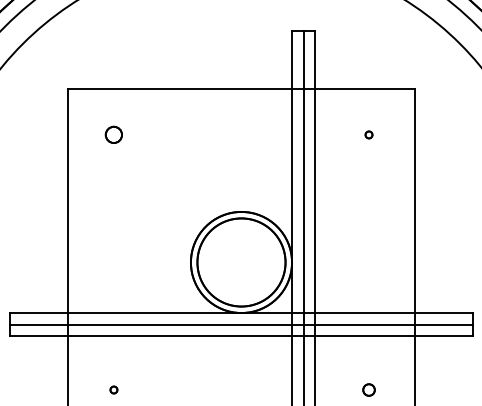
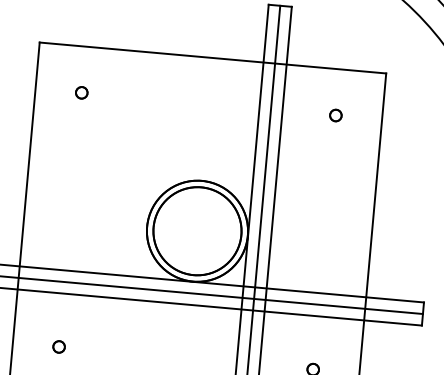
circle: (113, 134) -> (81, 92), size x0.71
circle: (368, 134) -> (335, 115), size x1.67
circle: (113, 389) -> (58, 346), size x1.67

